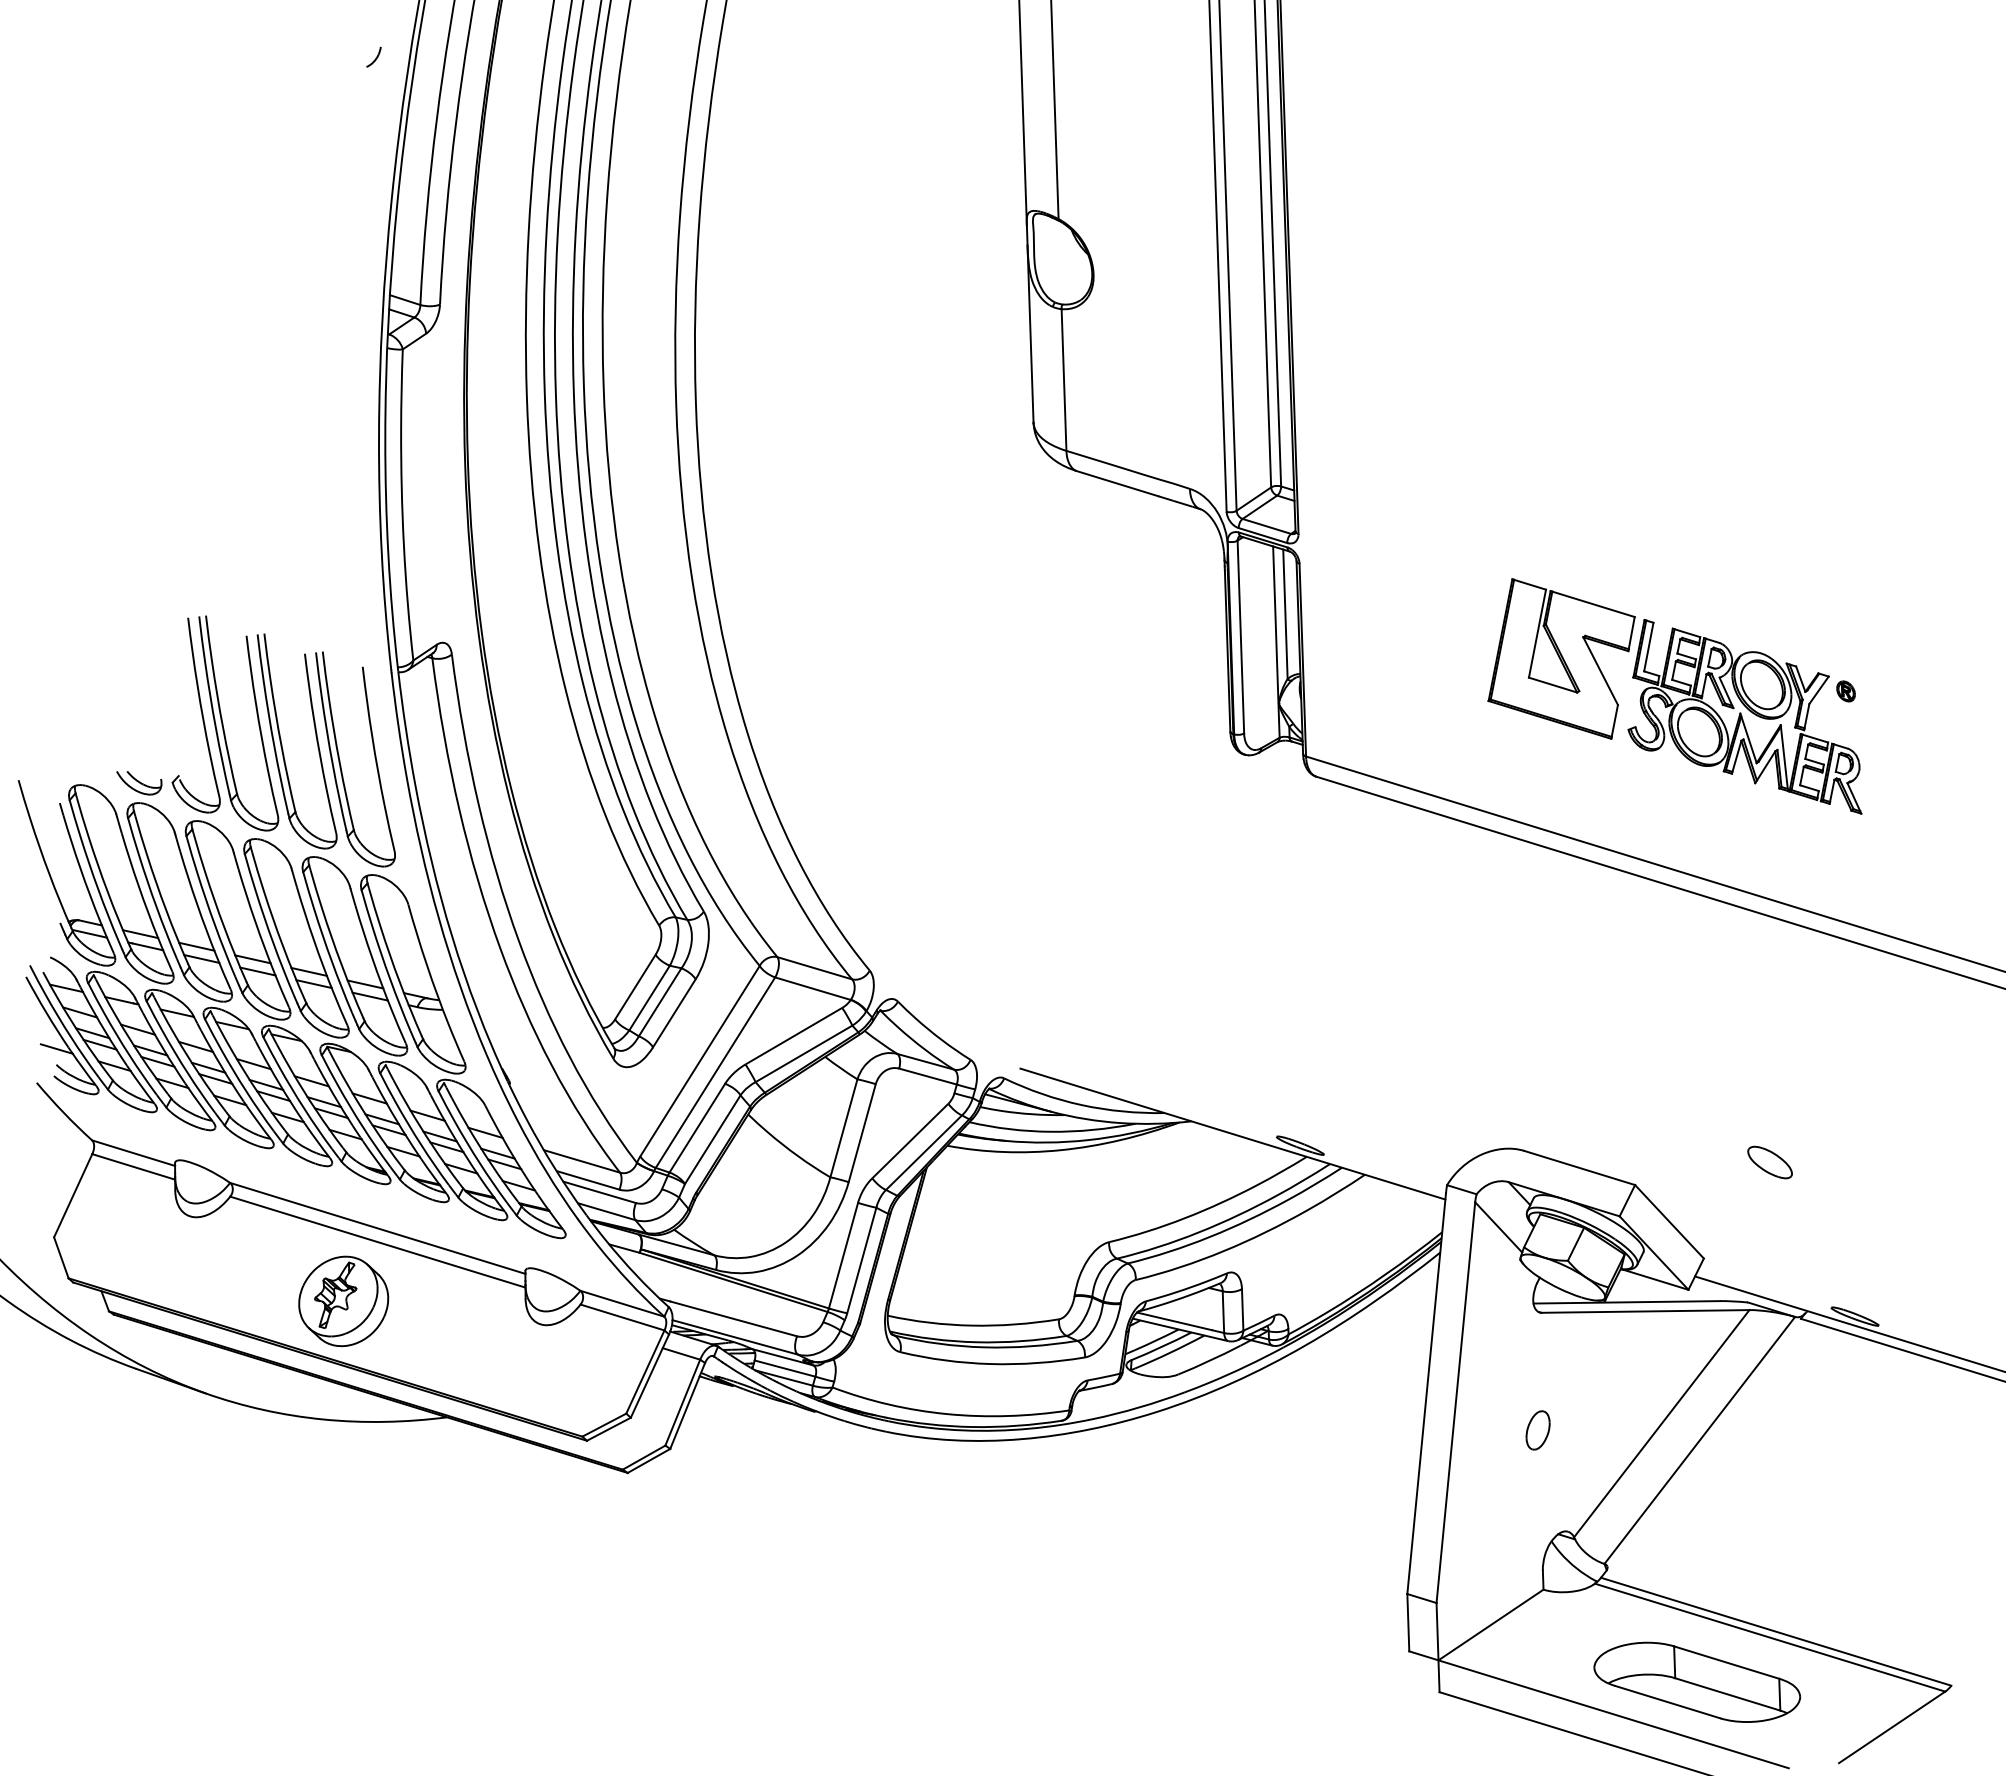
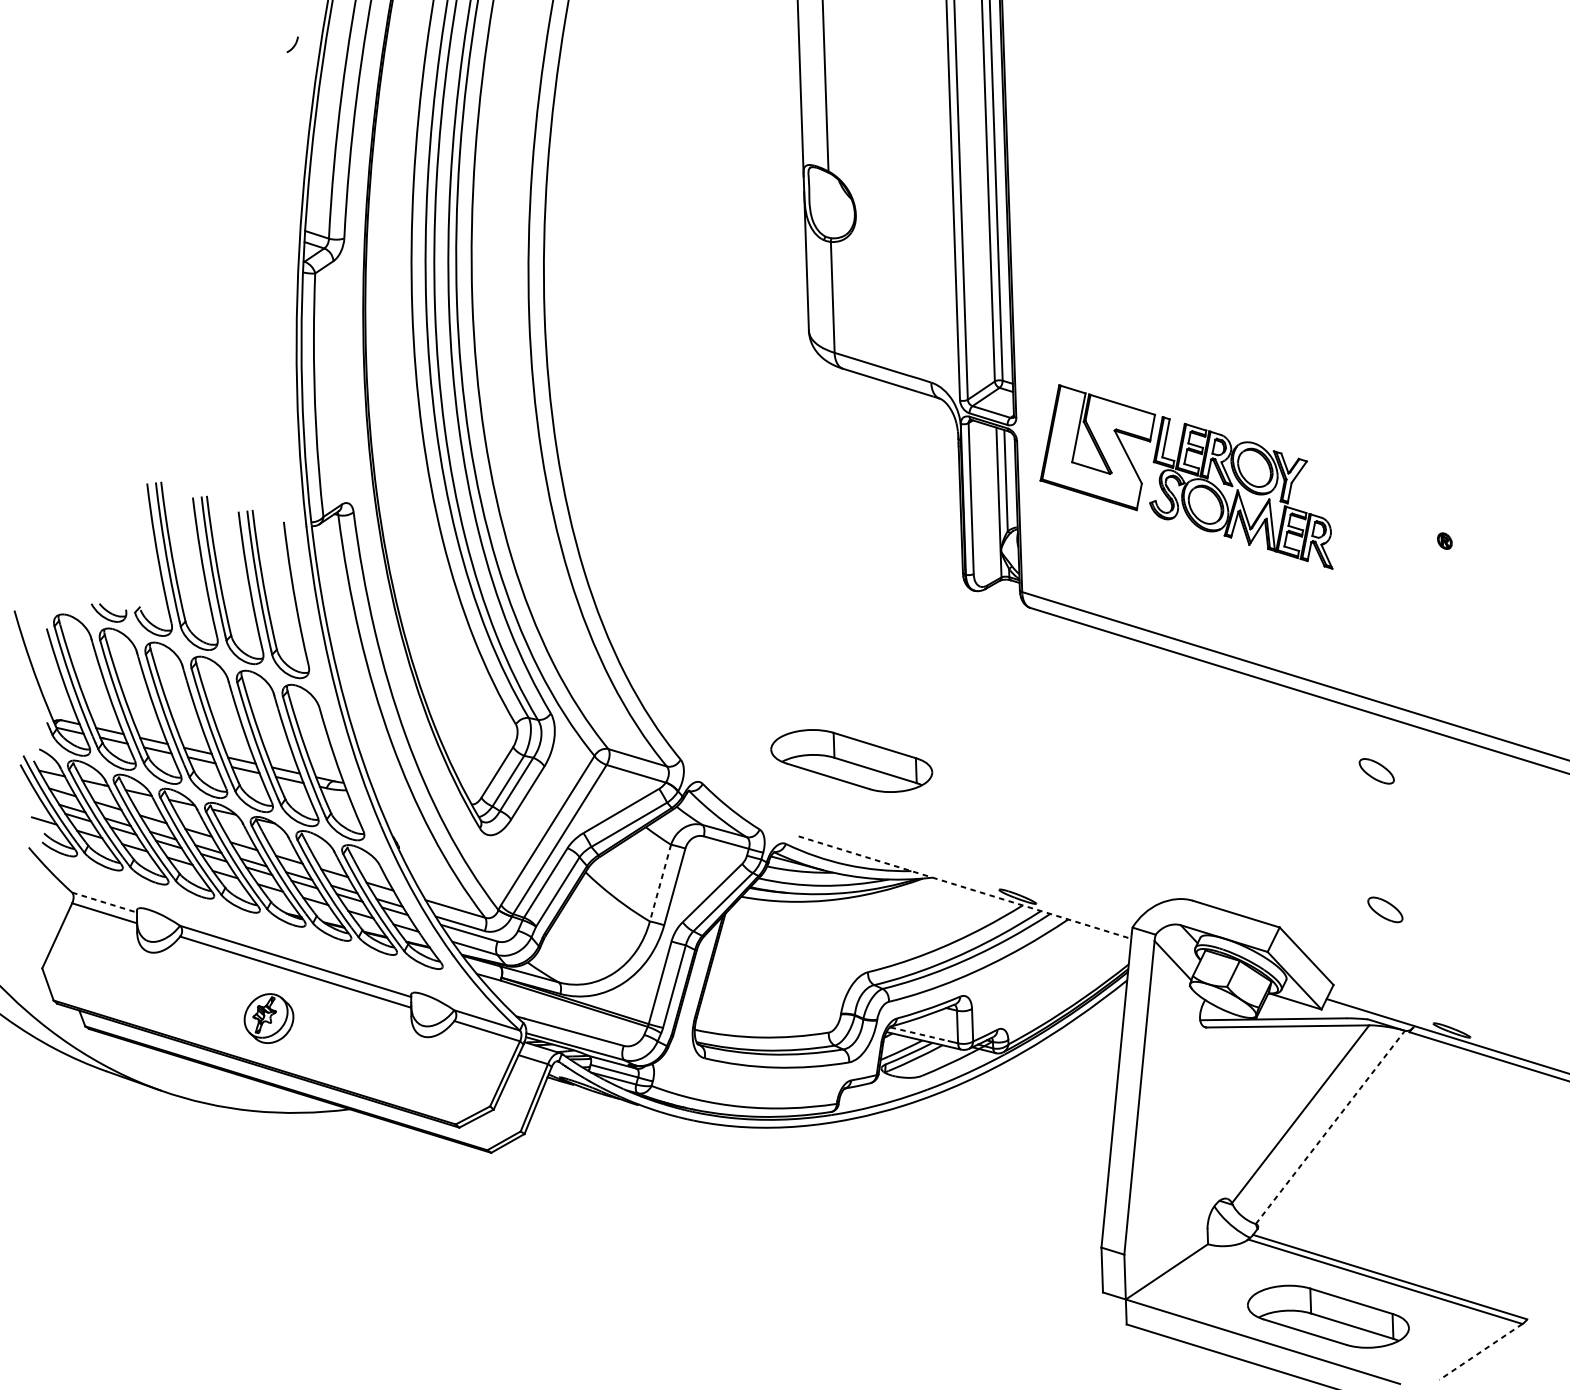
part: (1674, 696) -> (1186, 477), moved
part: (1088, 971) -> (851, 760), added
part: (1758, 985) -> (1376, 771), added
line: (843, 1128) -> (660, 883), solid -> dashed
line: (1233, 1134) -> (965, 887), solid -> dashed
line: (134, 1153) -> (105, 902), solid -> dashed
part: (343, 1301) -> (268, 1018), size x0.7
line: (1175, 1321) -> (920, 1034), solid -> dashed
part: (1537, 1430) -> (1203, 1119), removed
line: (1699, 1440) -> (1330, 1127), solid -> dashed
line: (1891, 1727) -> (1480, 1352), solid -> dashed

